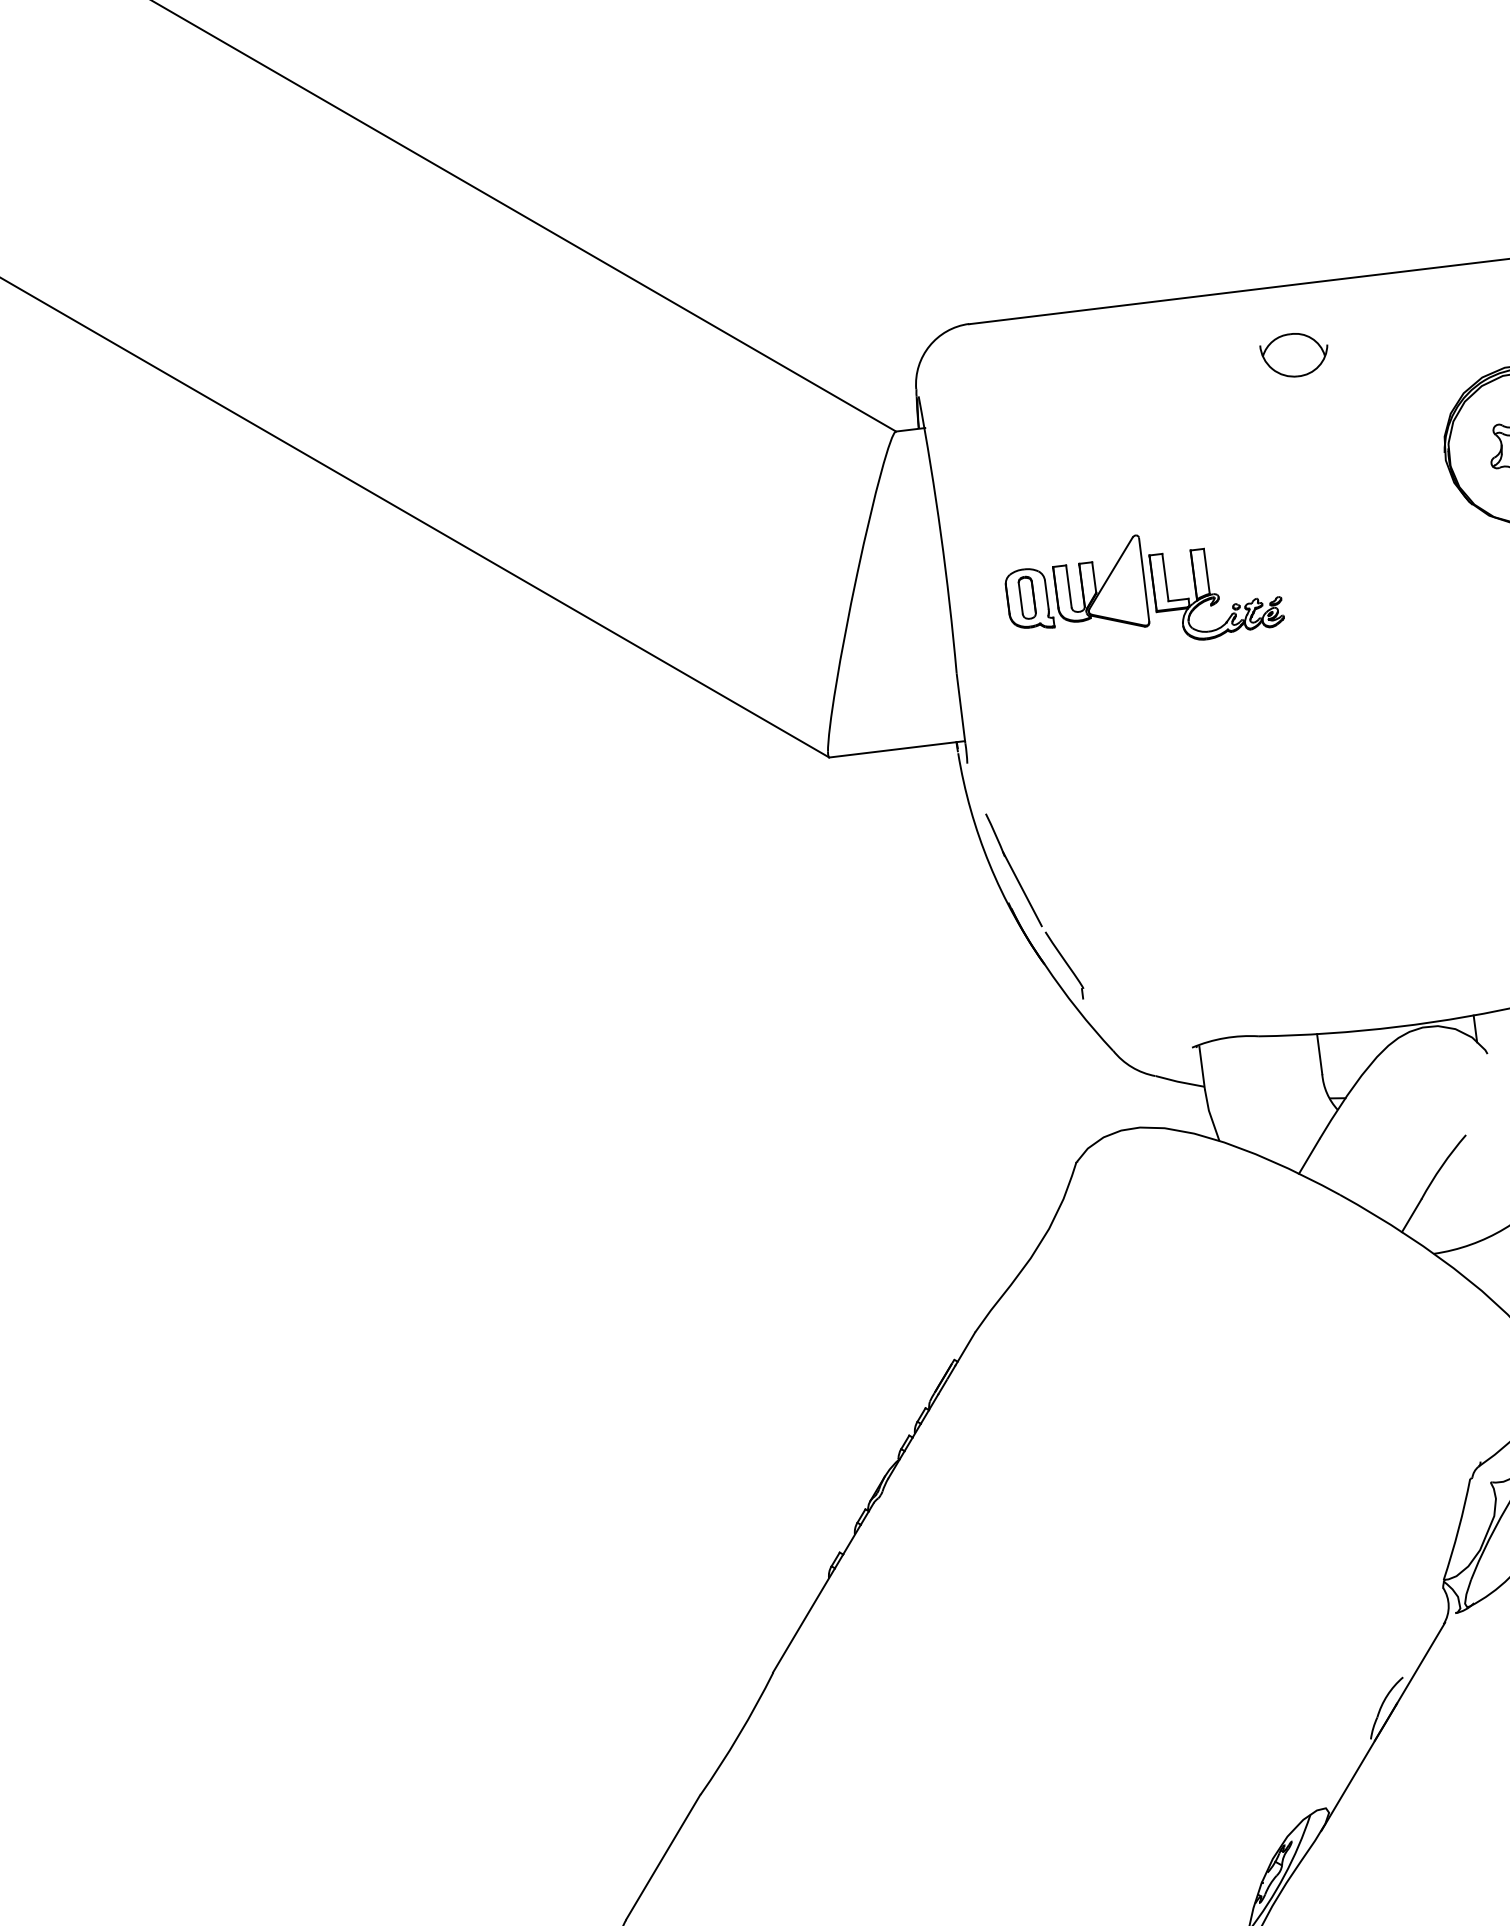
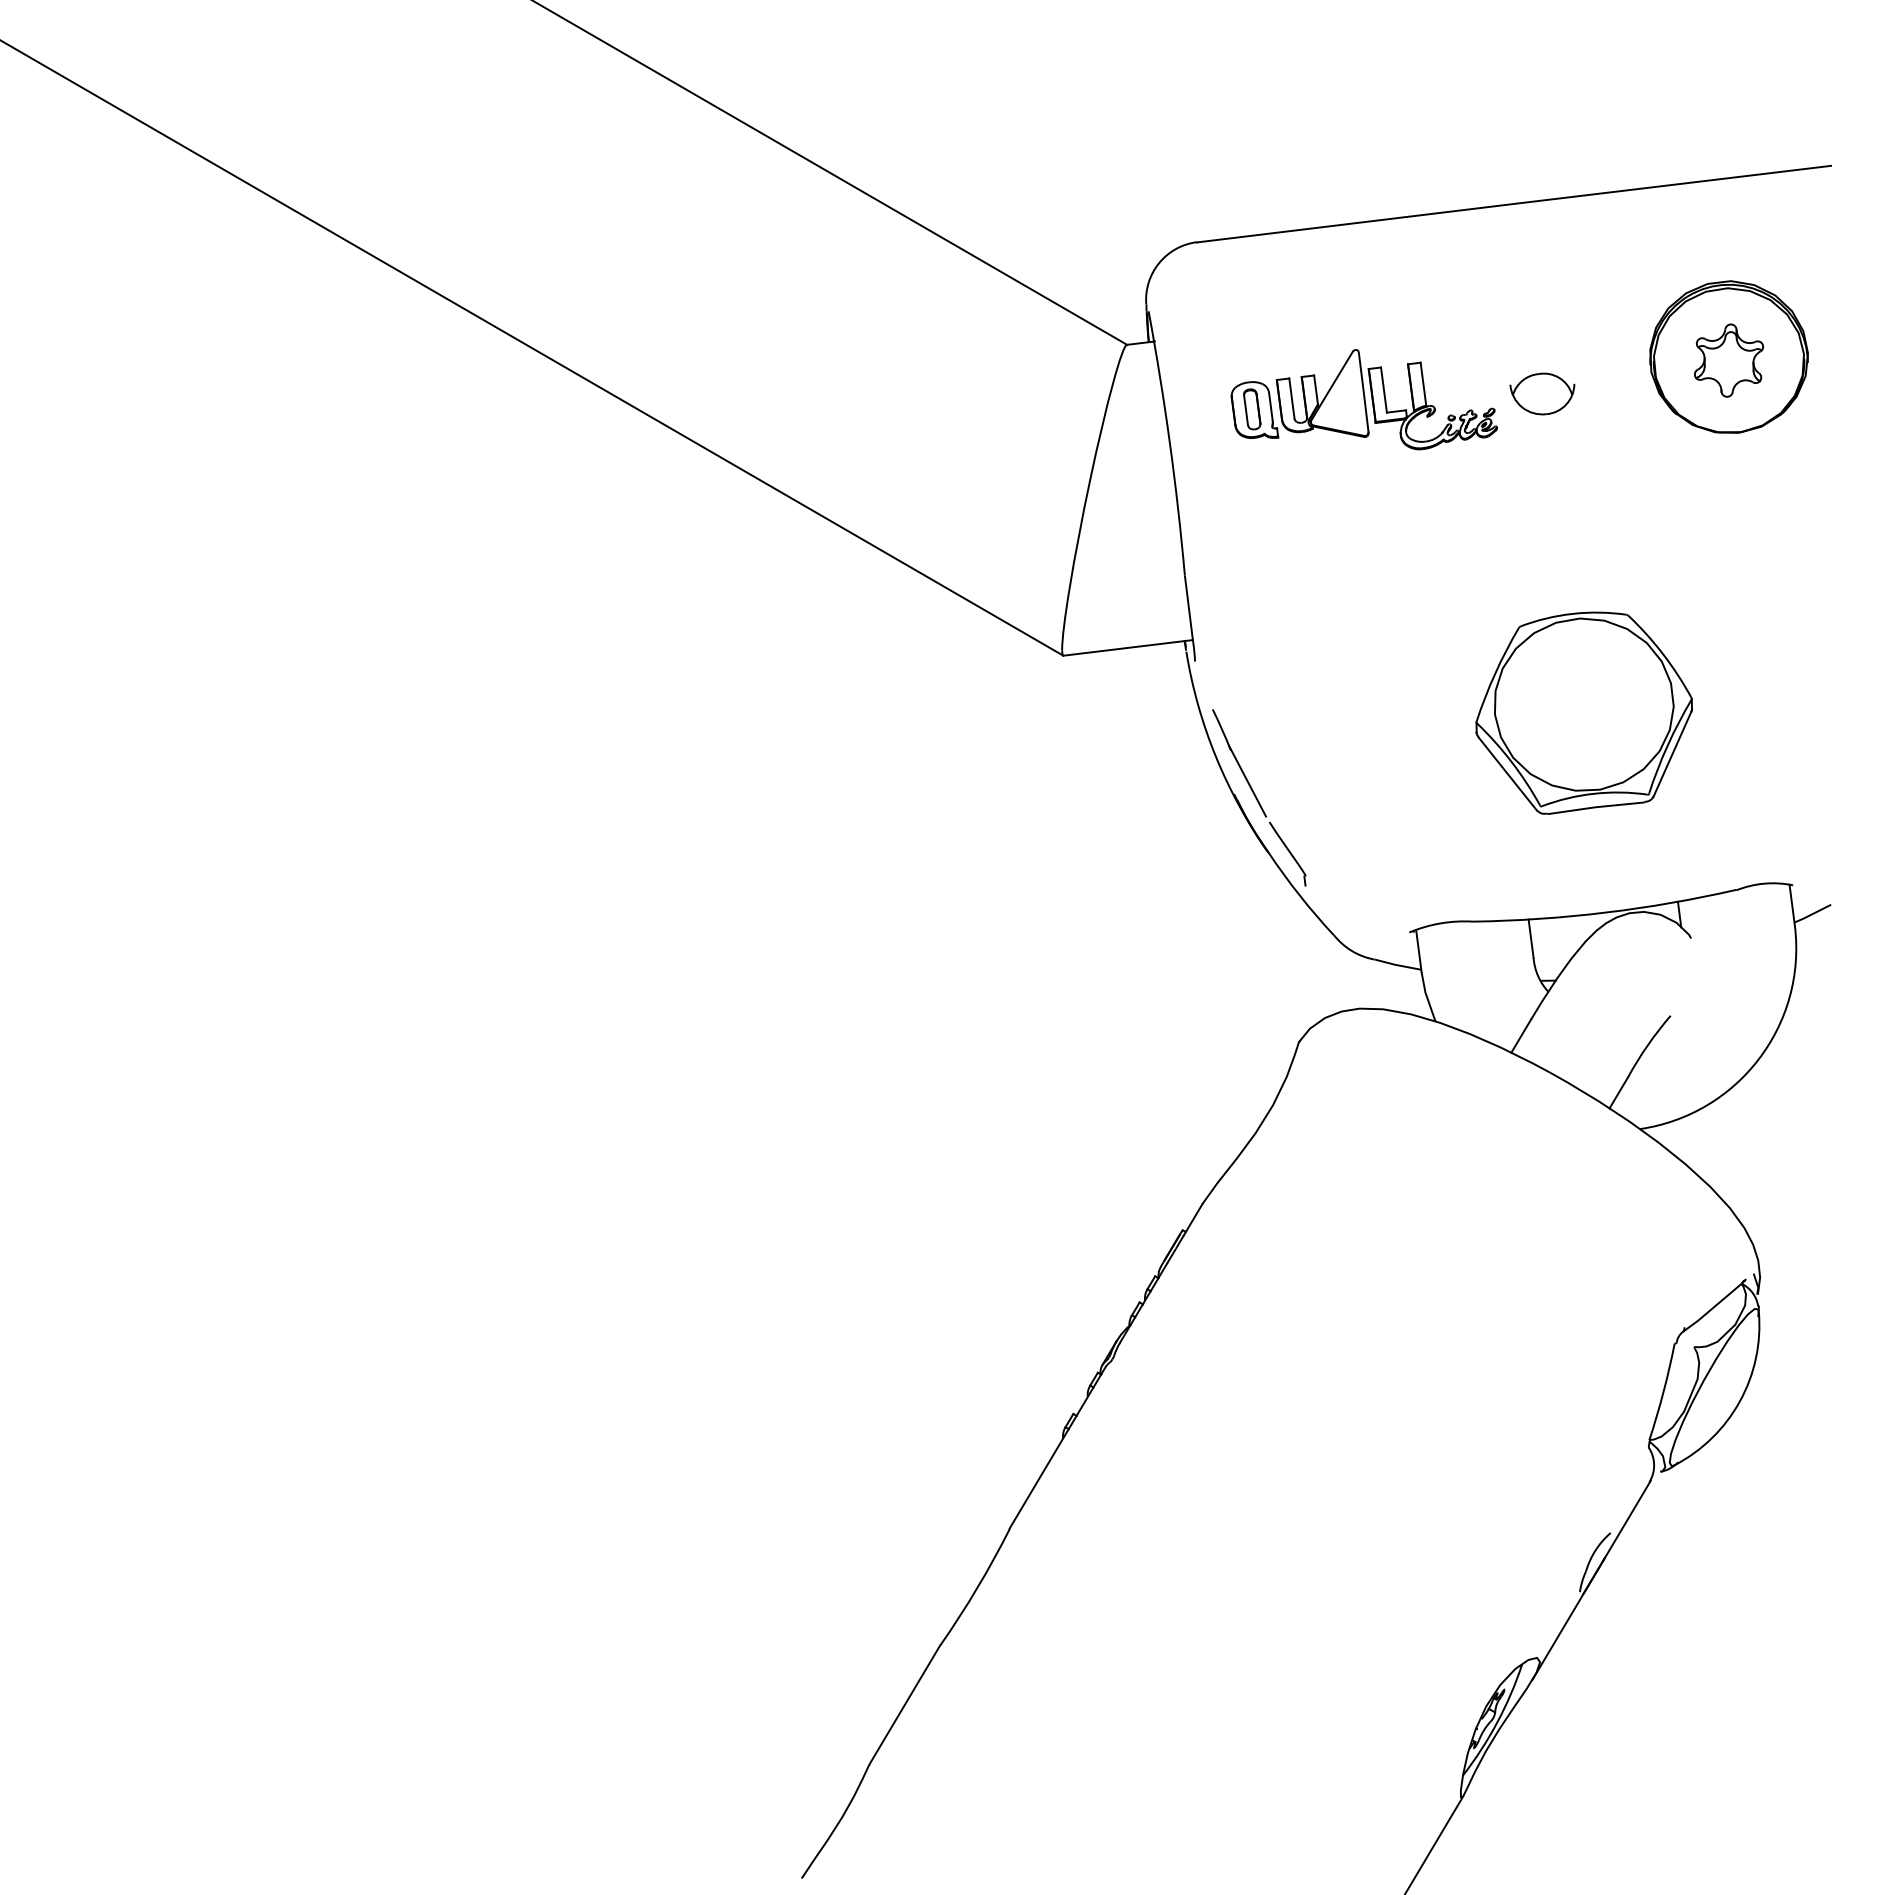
part: (1293, 354) -> (1542, 393), moved
part: (1143, 587) -> (1363, 399), moved
part: (1374, 817) -> (1583, 712), added

